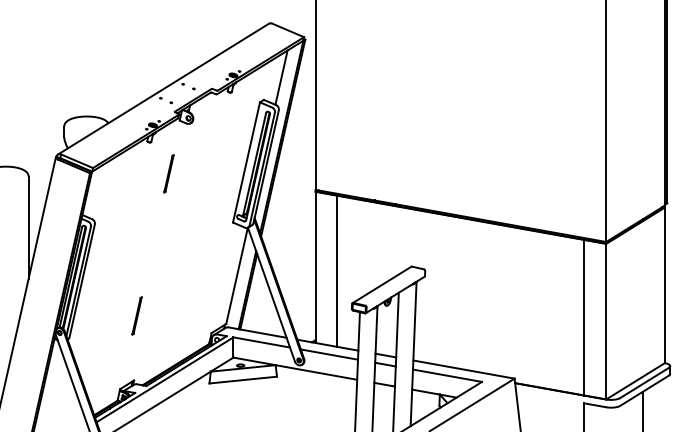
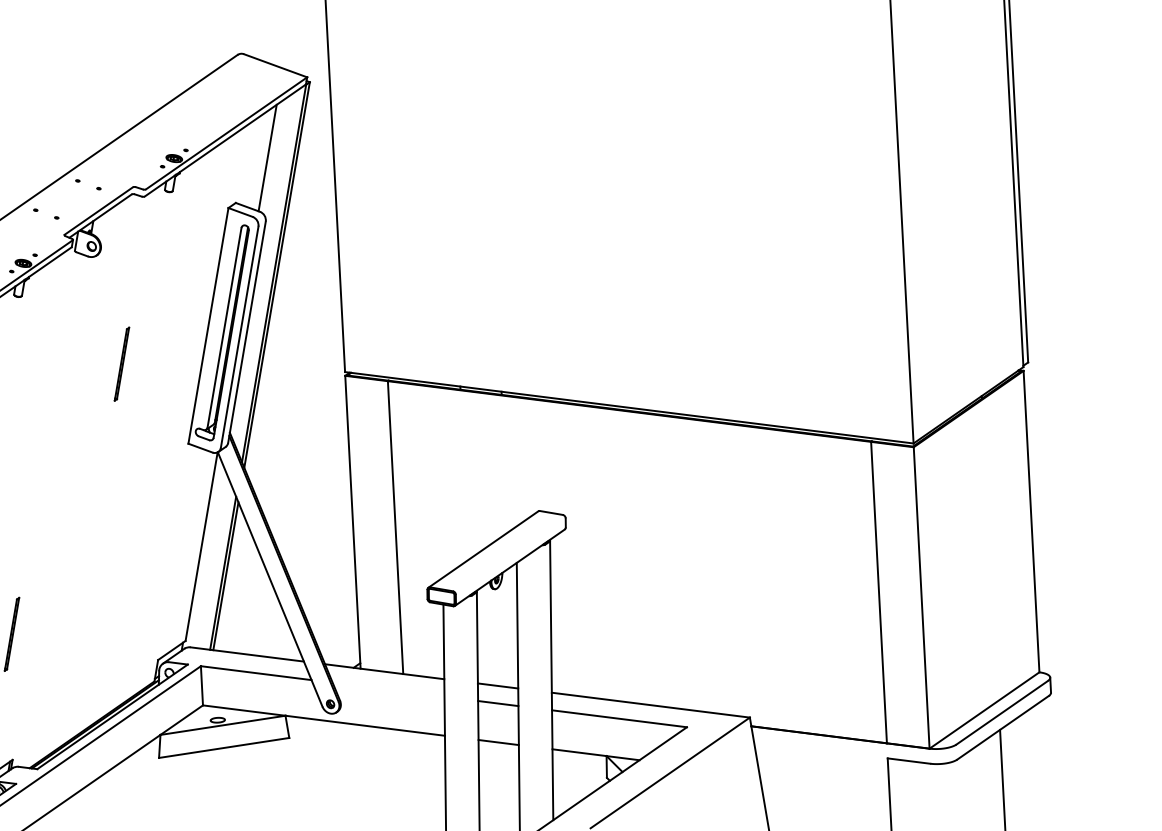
line: (168, 173) -> (120, 363), moved
line: (329, 354) -> (388, 689), removed

